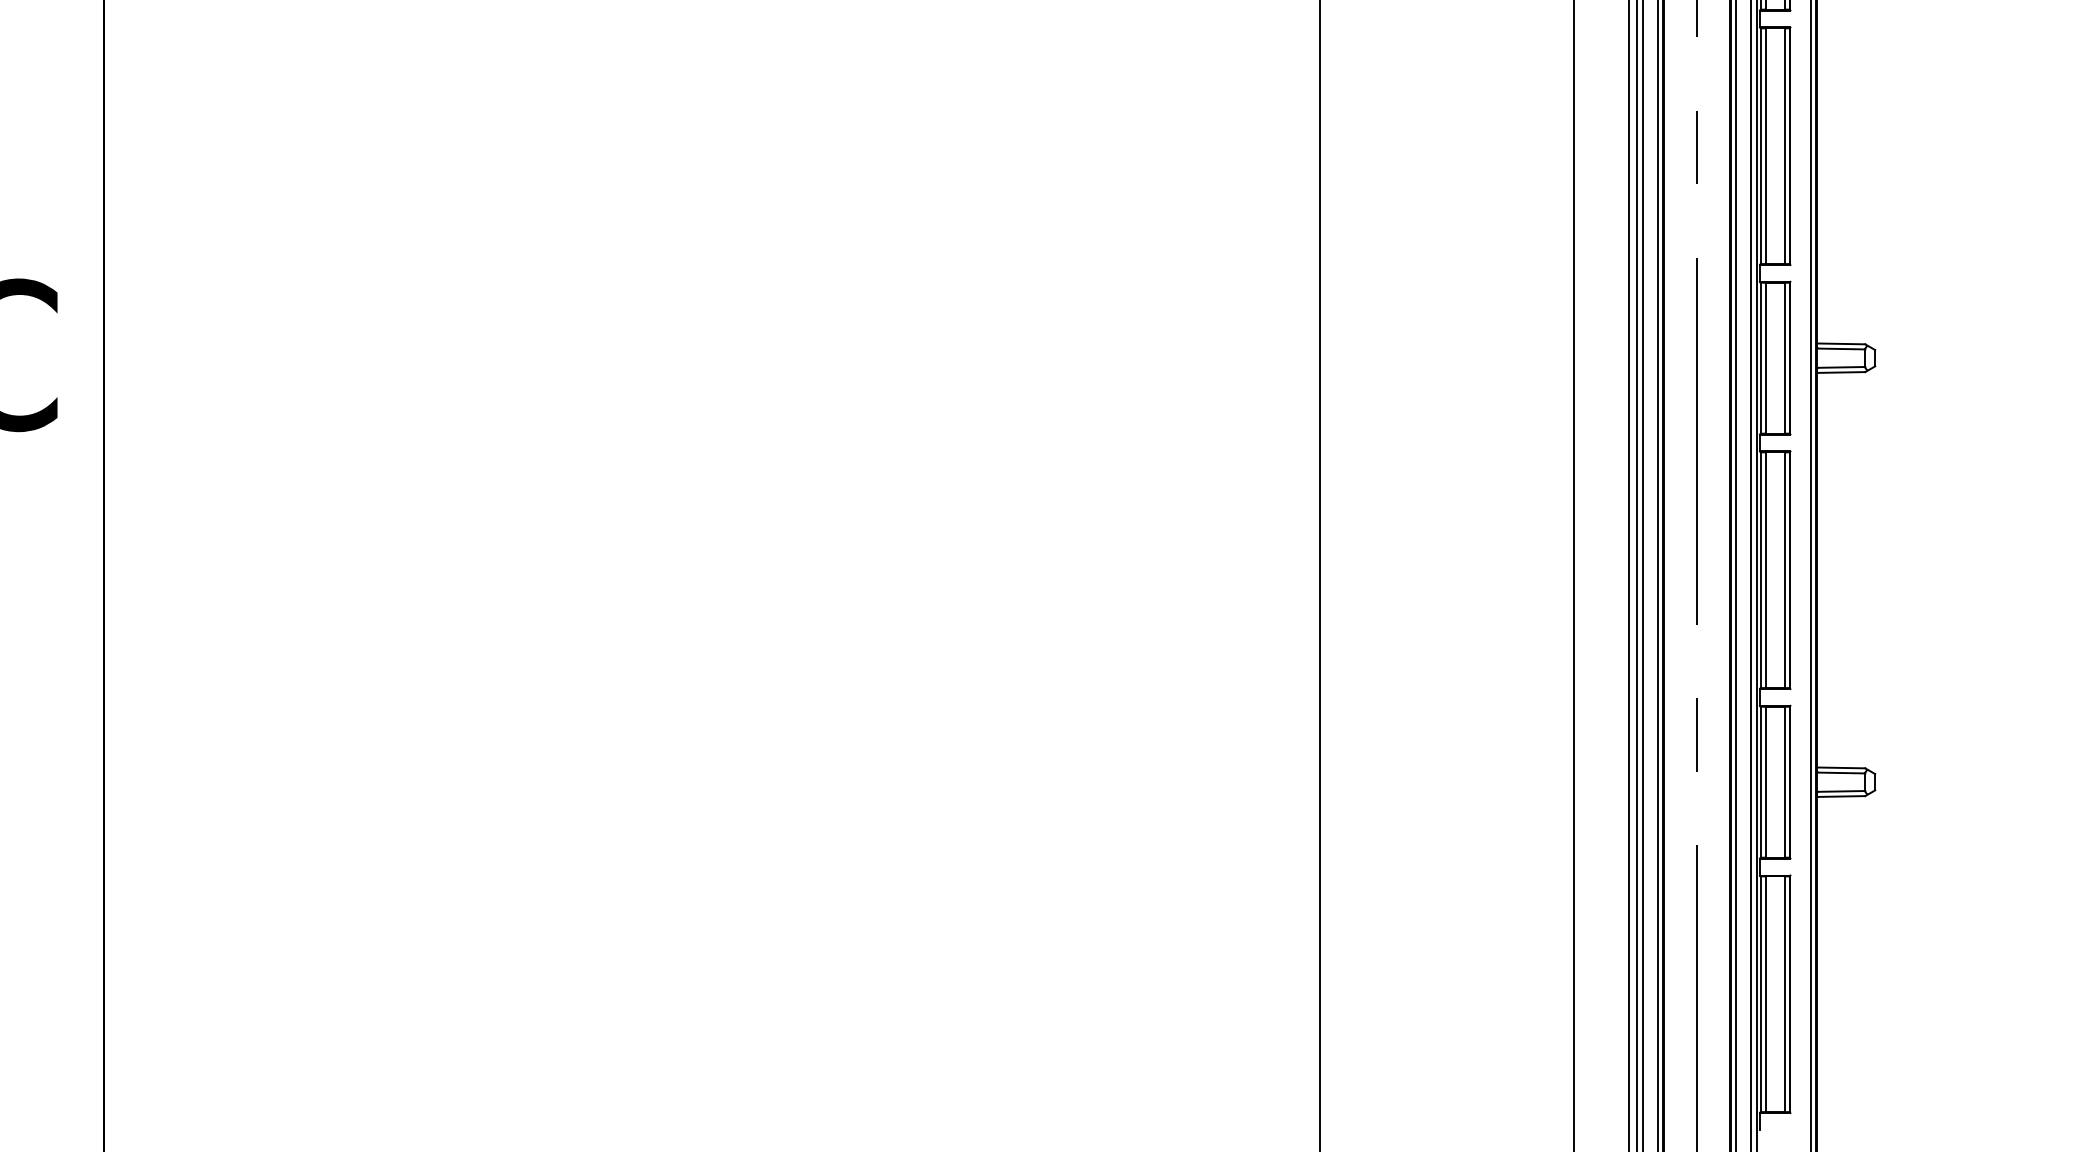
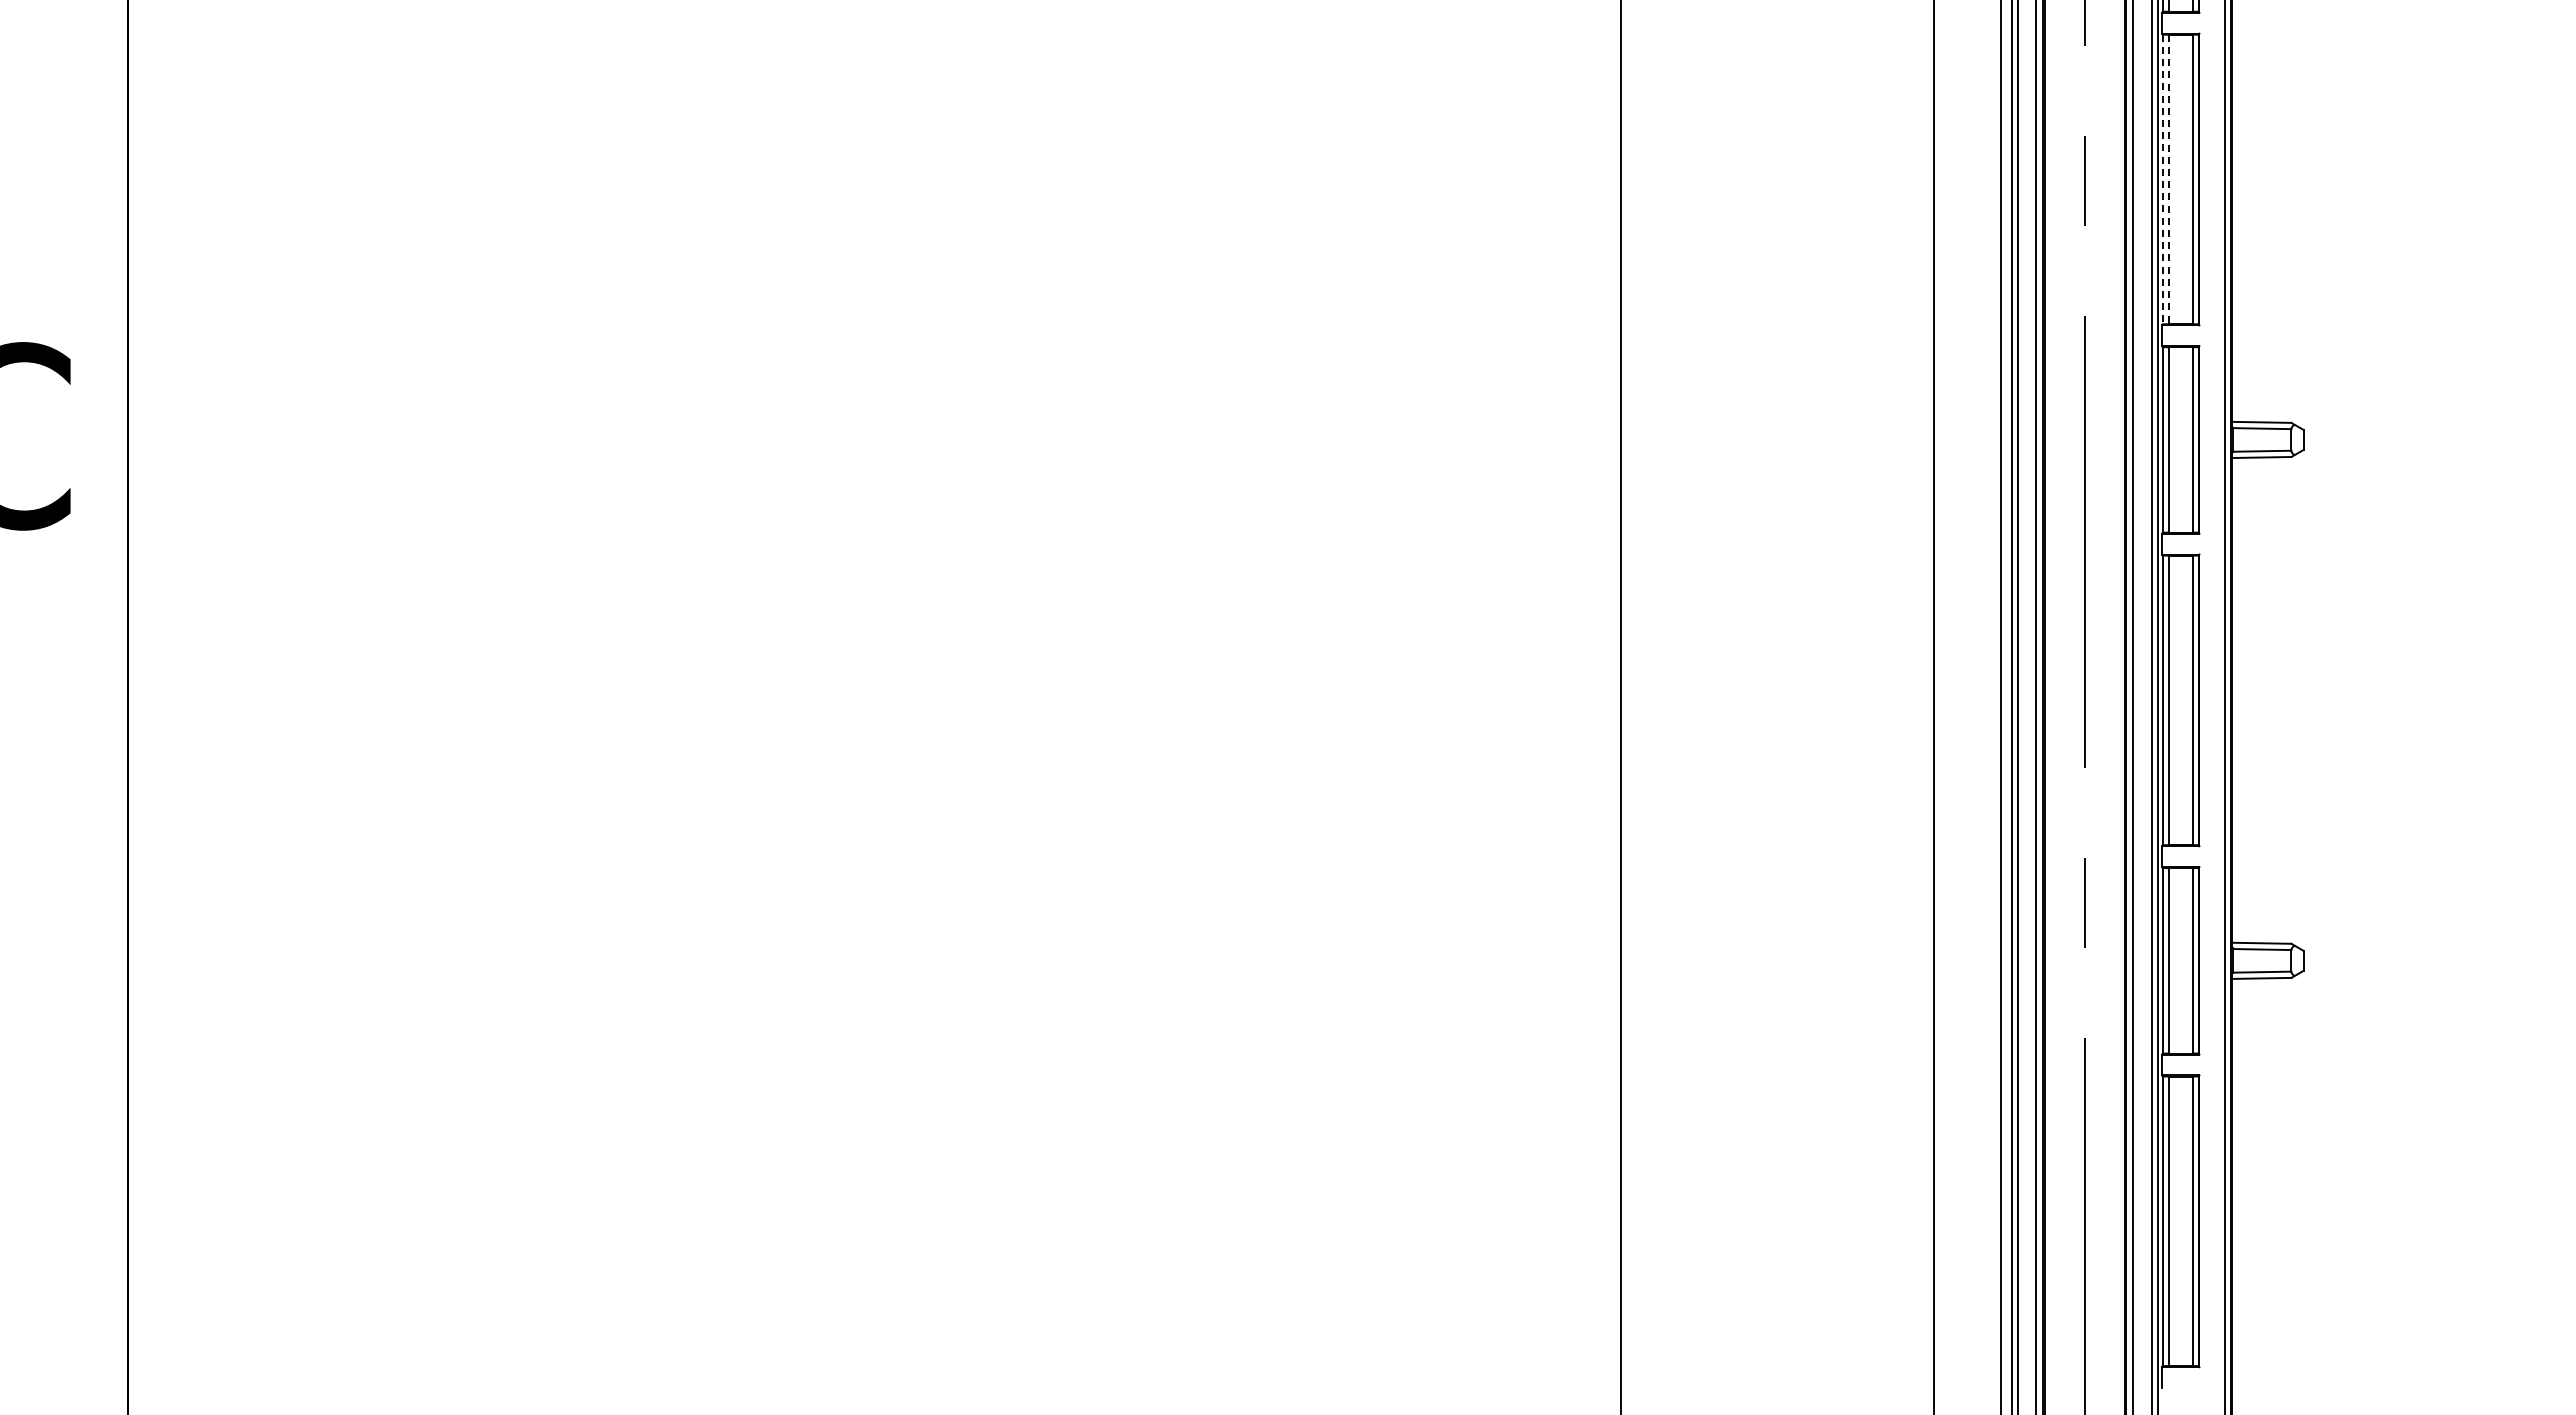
line: (1760, 146) -> (2162, 179), solid -> dashed
line: (1765, 146) -> (2168, 179), solid -> dashed

